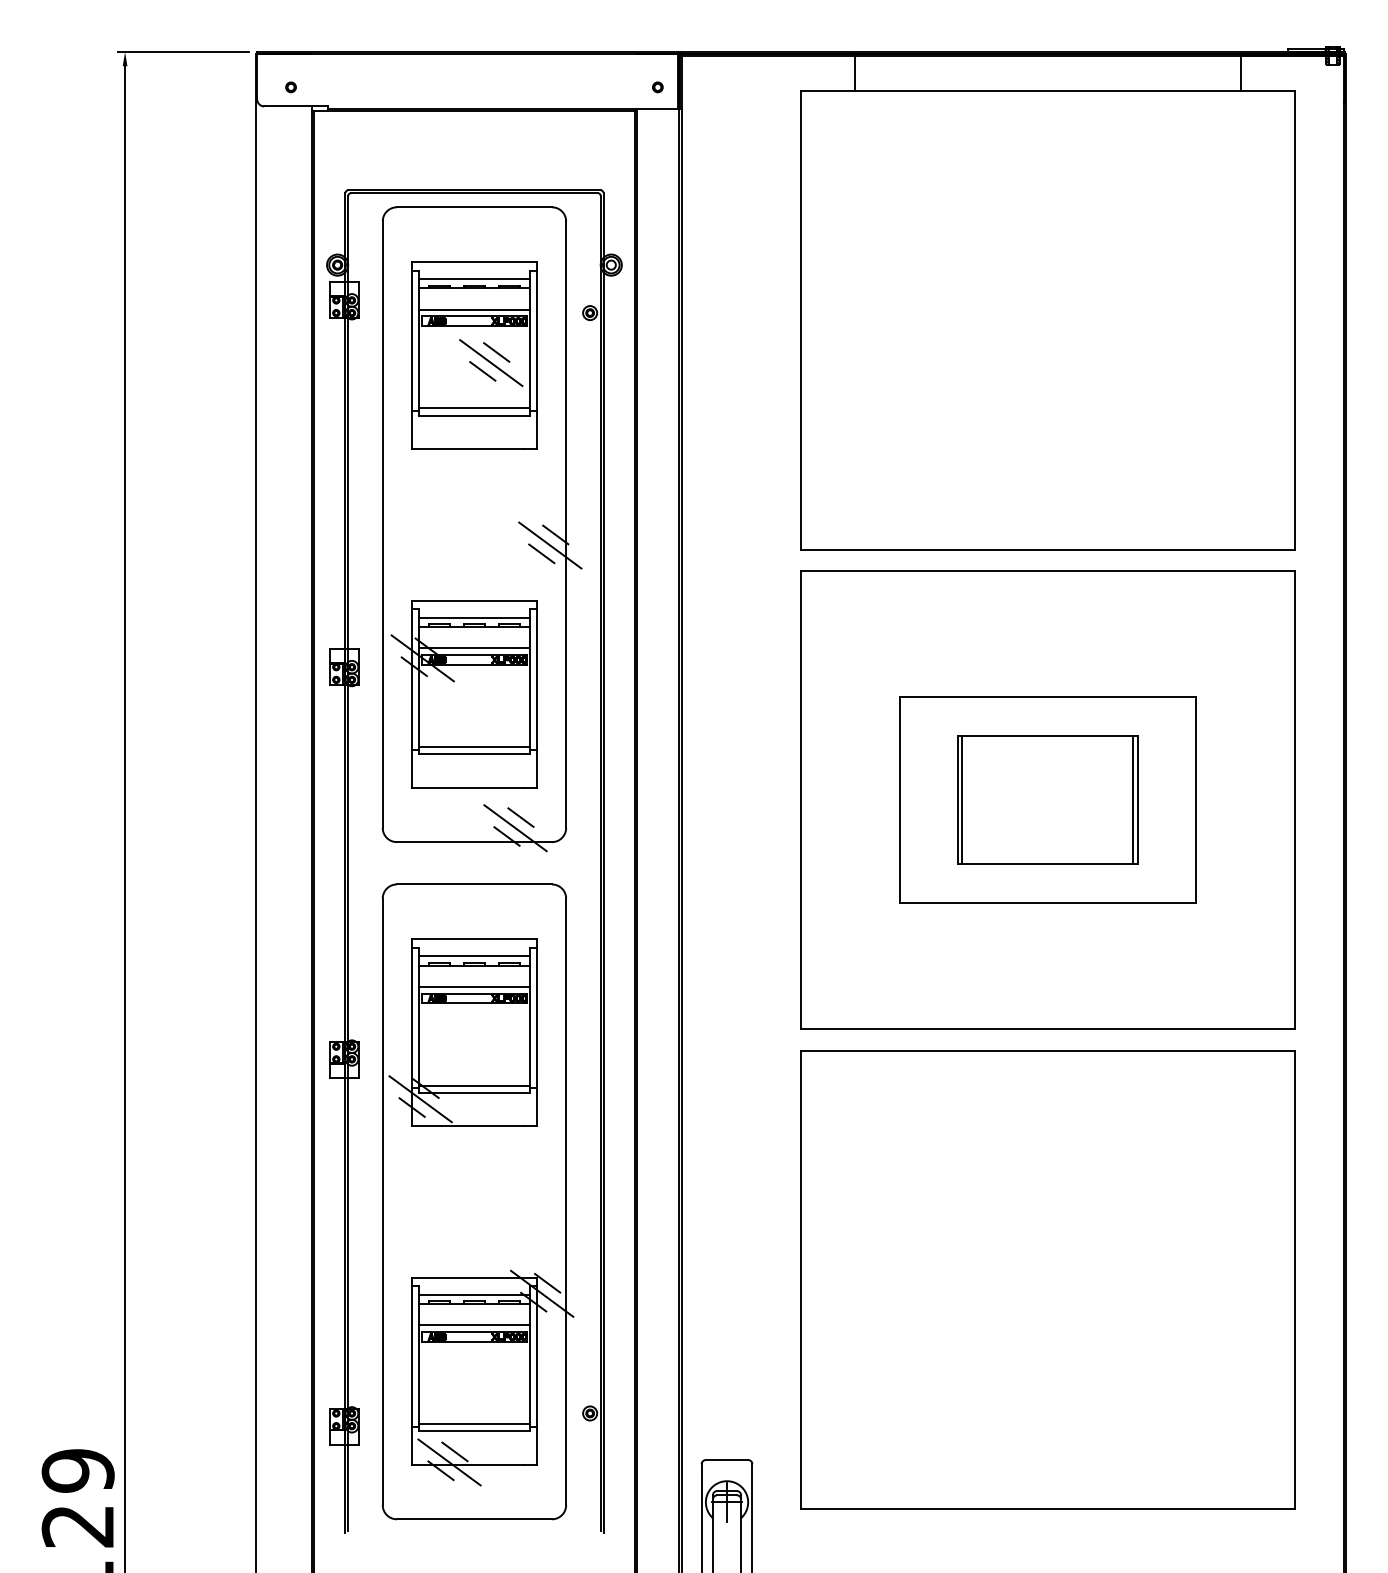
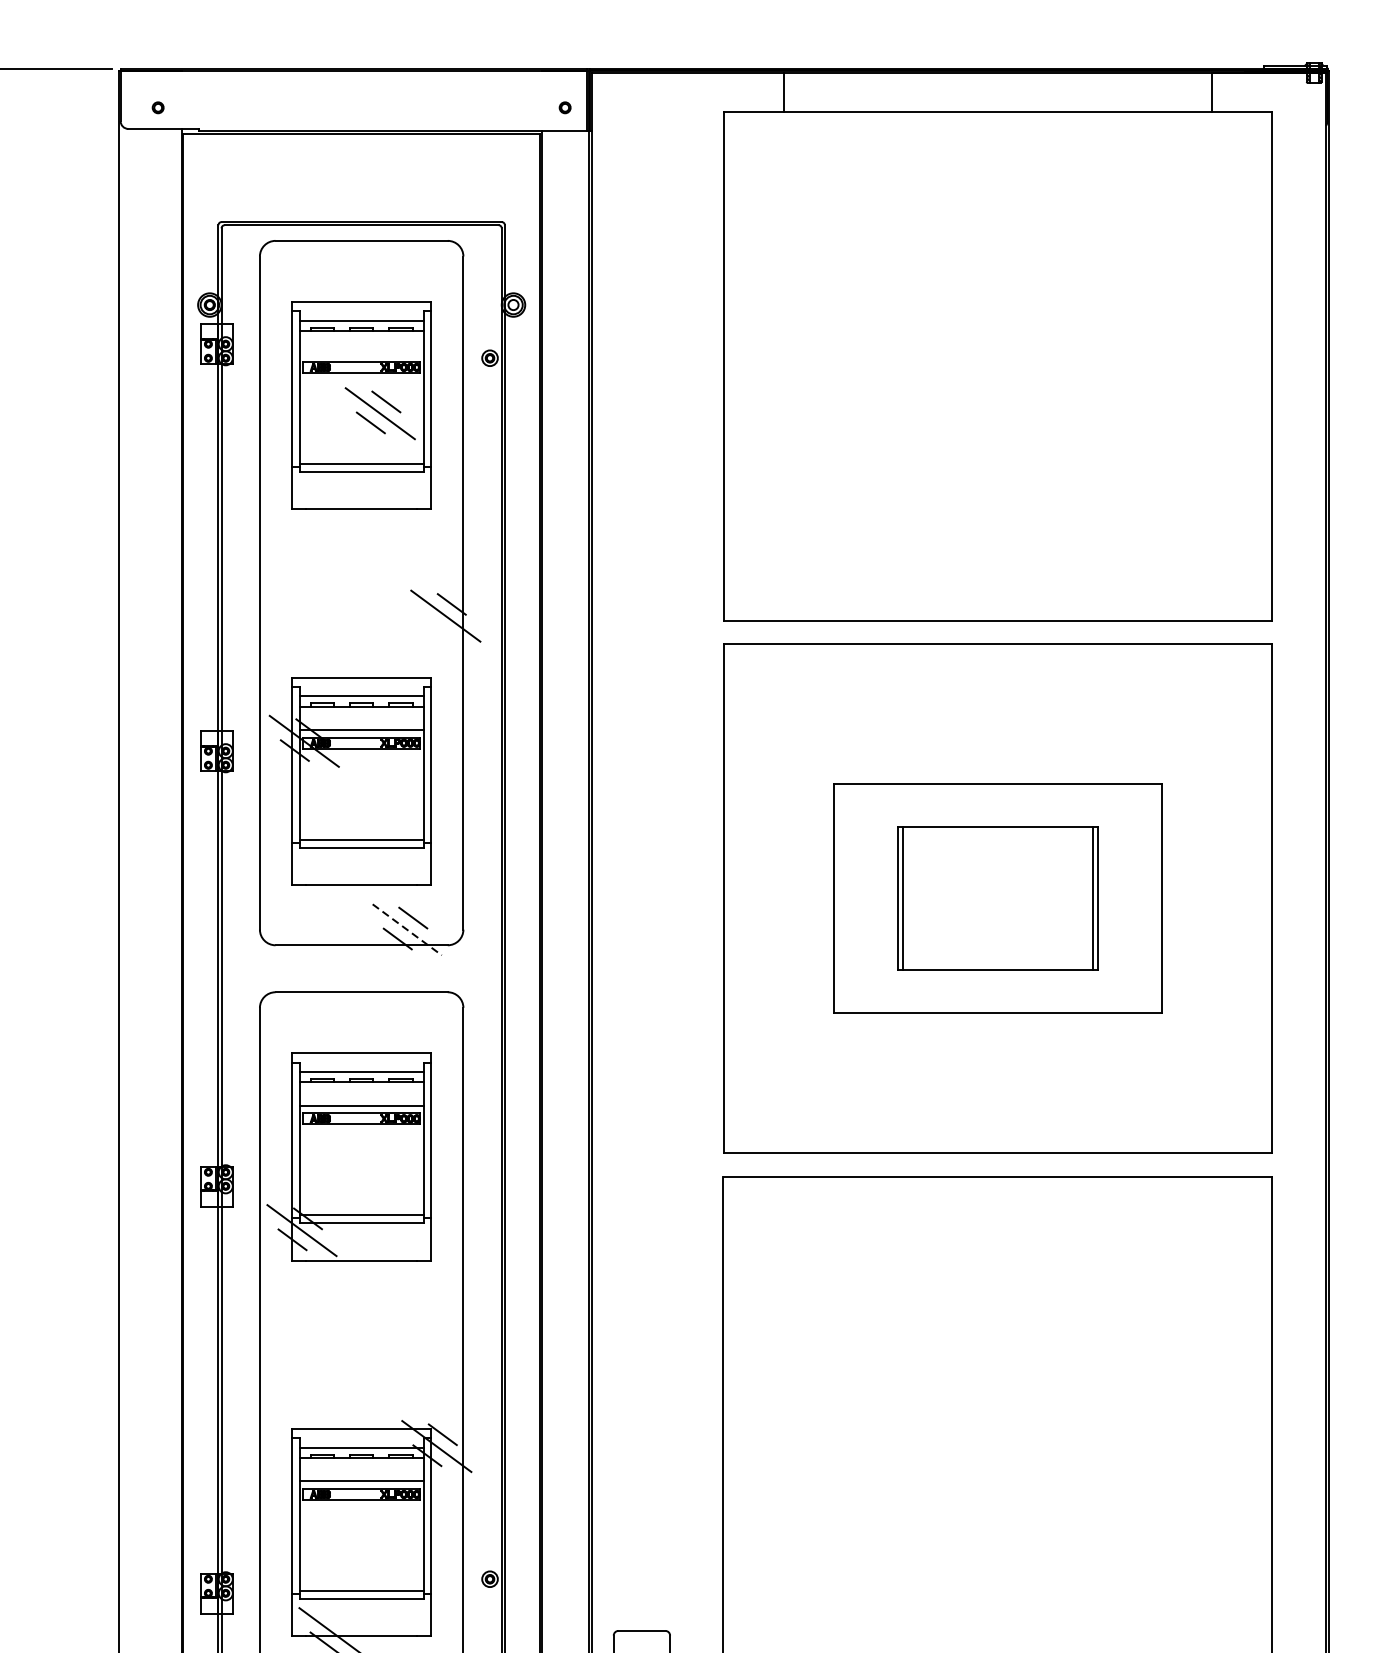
line: (474, 309) -> (361, 354), removed
line: (541, 553) -> (436, 625), removed
line: (515, 828) -> (407, 930), solid -> dashed
line: (454, 1451) -> (339, 1621), removed

